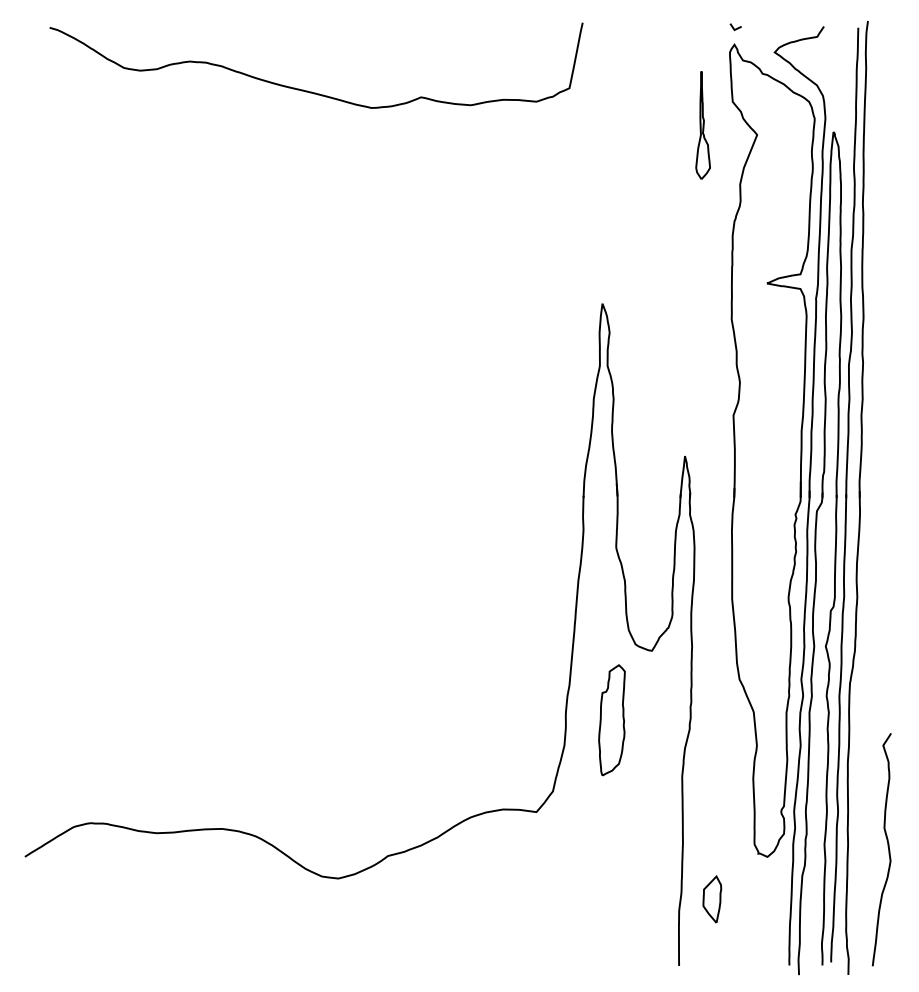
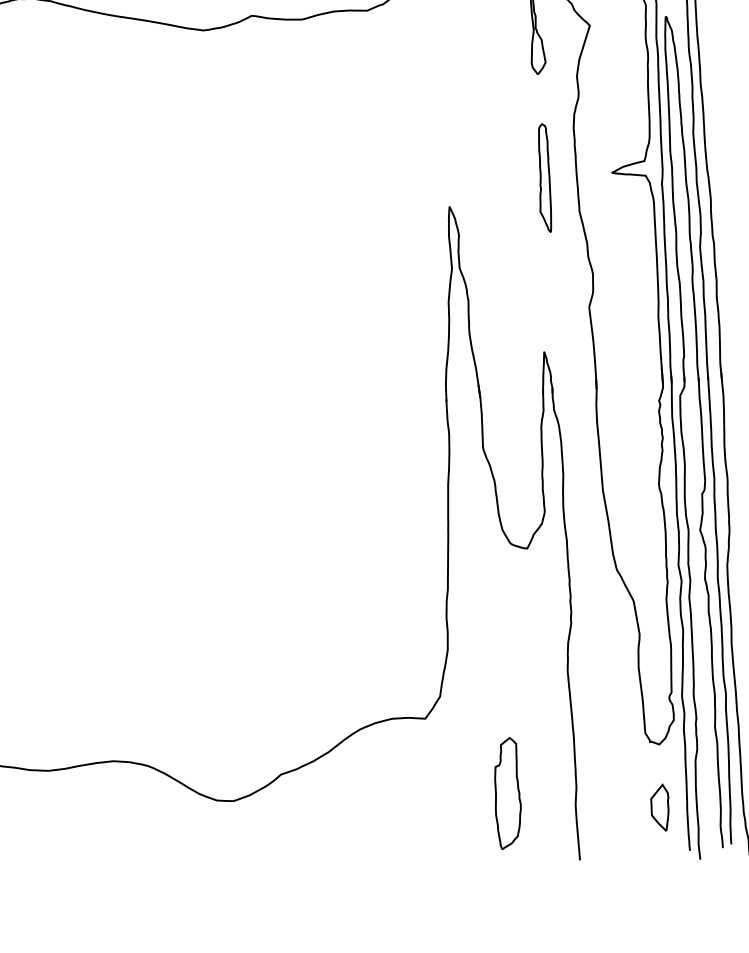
part: (698, 282) -> (543, 177), added
part: (611, 720) -> (506, 793), moved
part: (712, 899) -> (660, 808), moved

